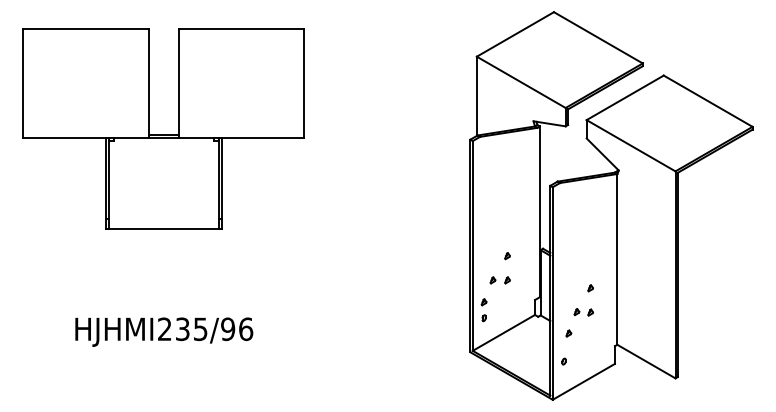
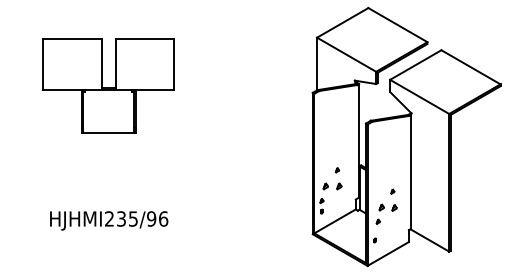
part: (163, 128) -> (108, 85), size x0.7
part: (500, 280) -> (332, 186), size x1.4
part: (584, 311) -> (388, 207), size x1.4

